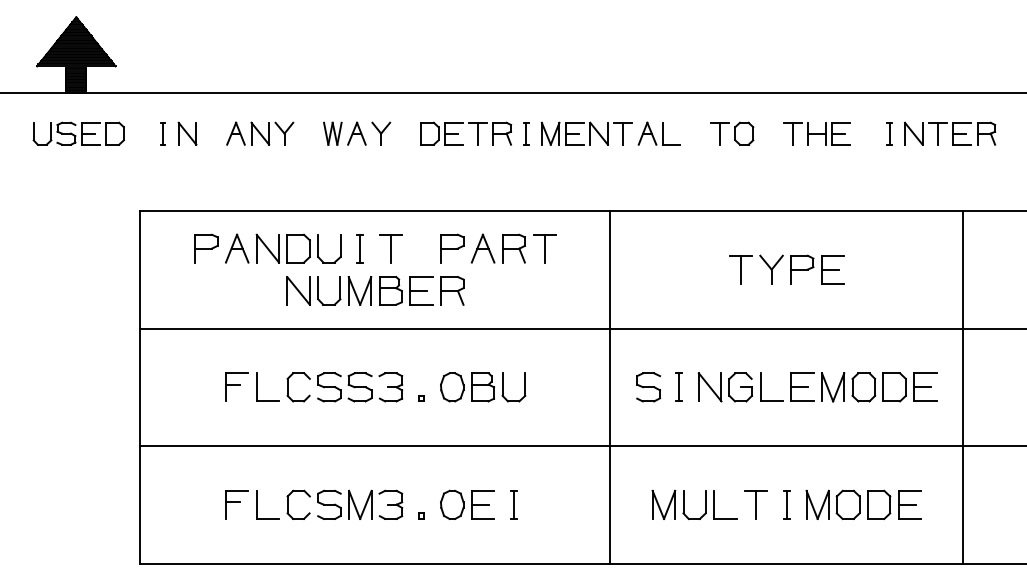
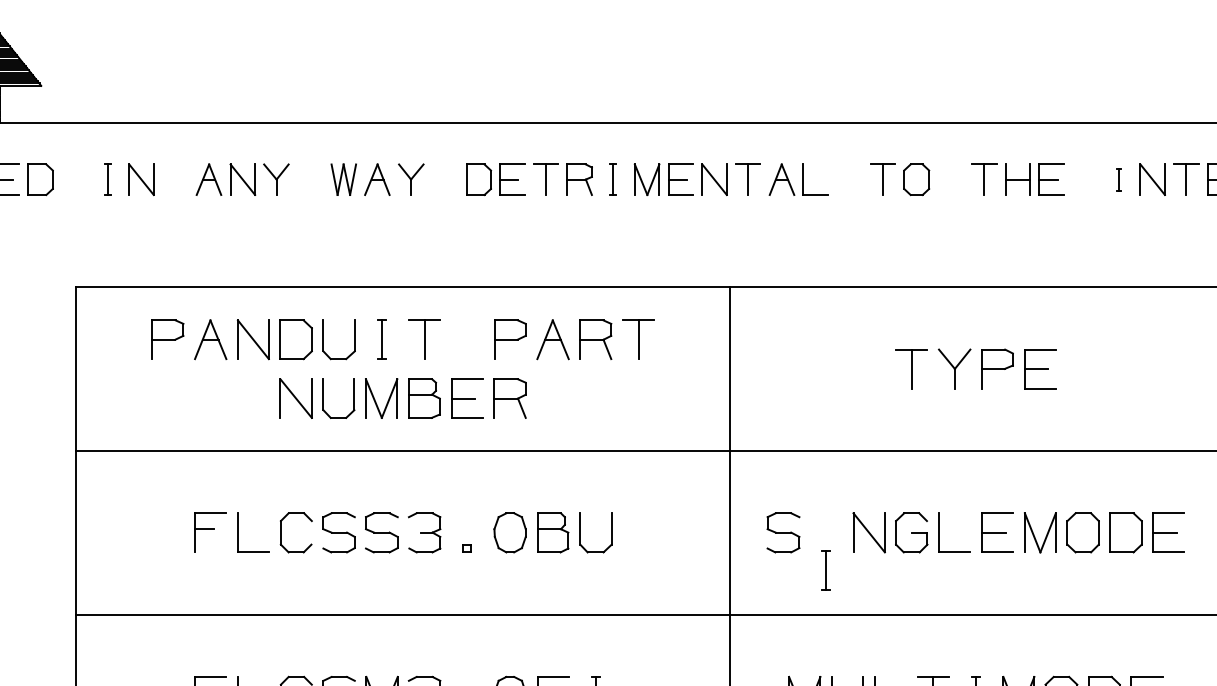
part: (889, 133) -> (1118, 179), size x0.7
part: (678, 386) -> (825, 569), moved

